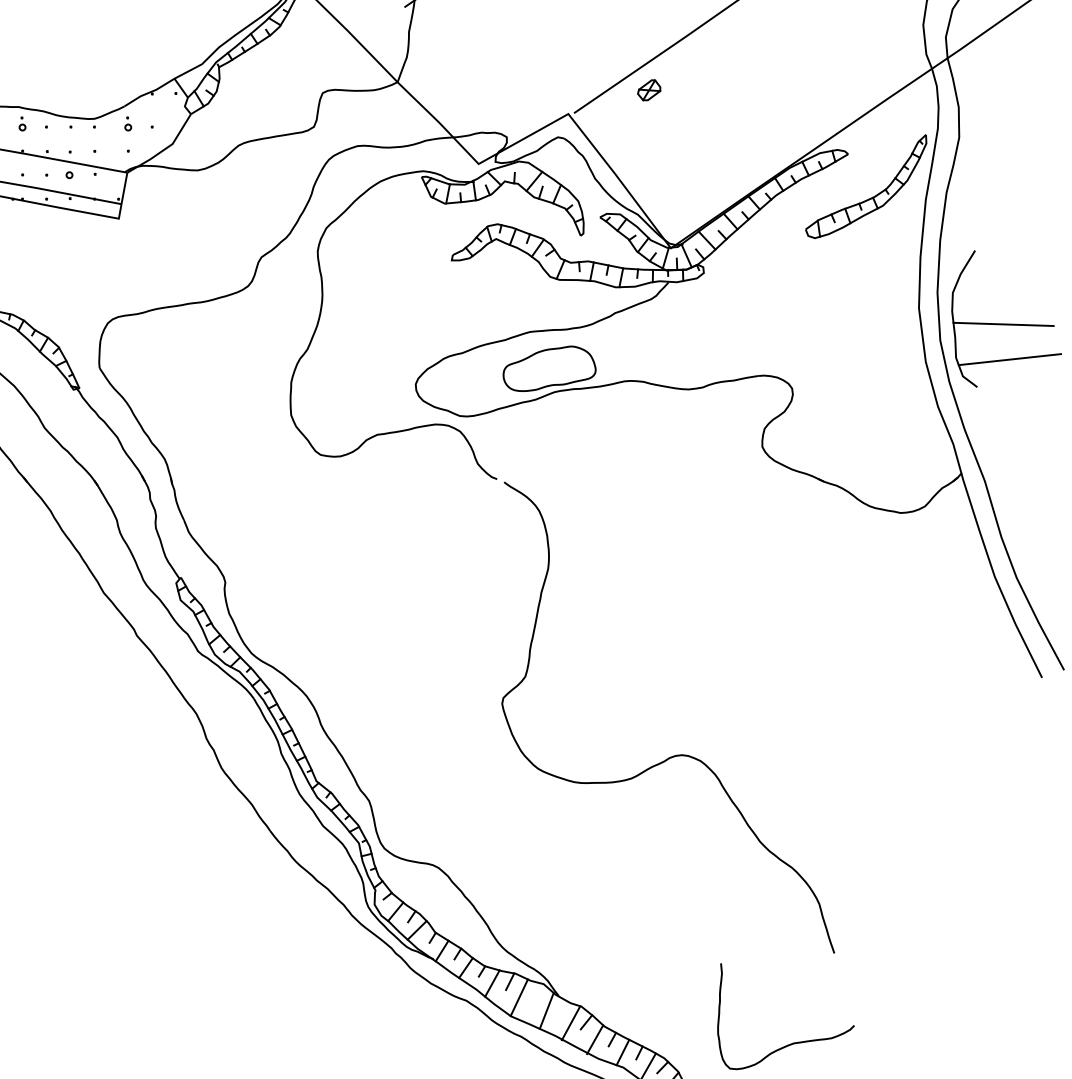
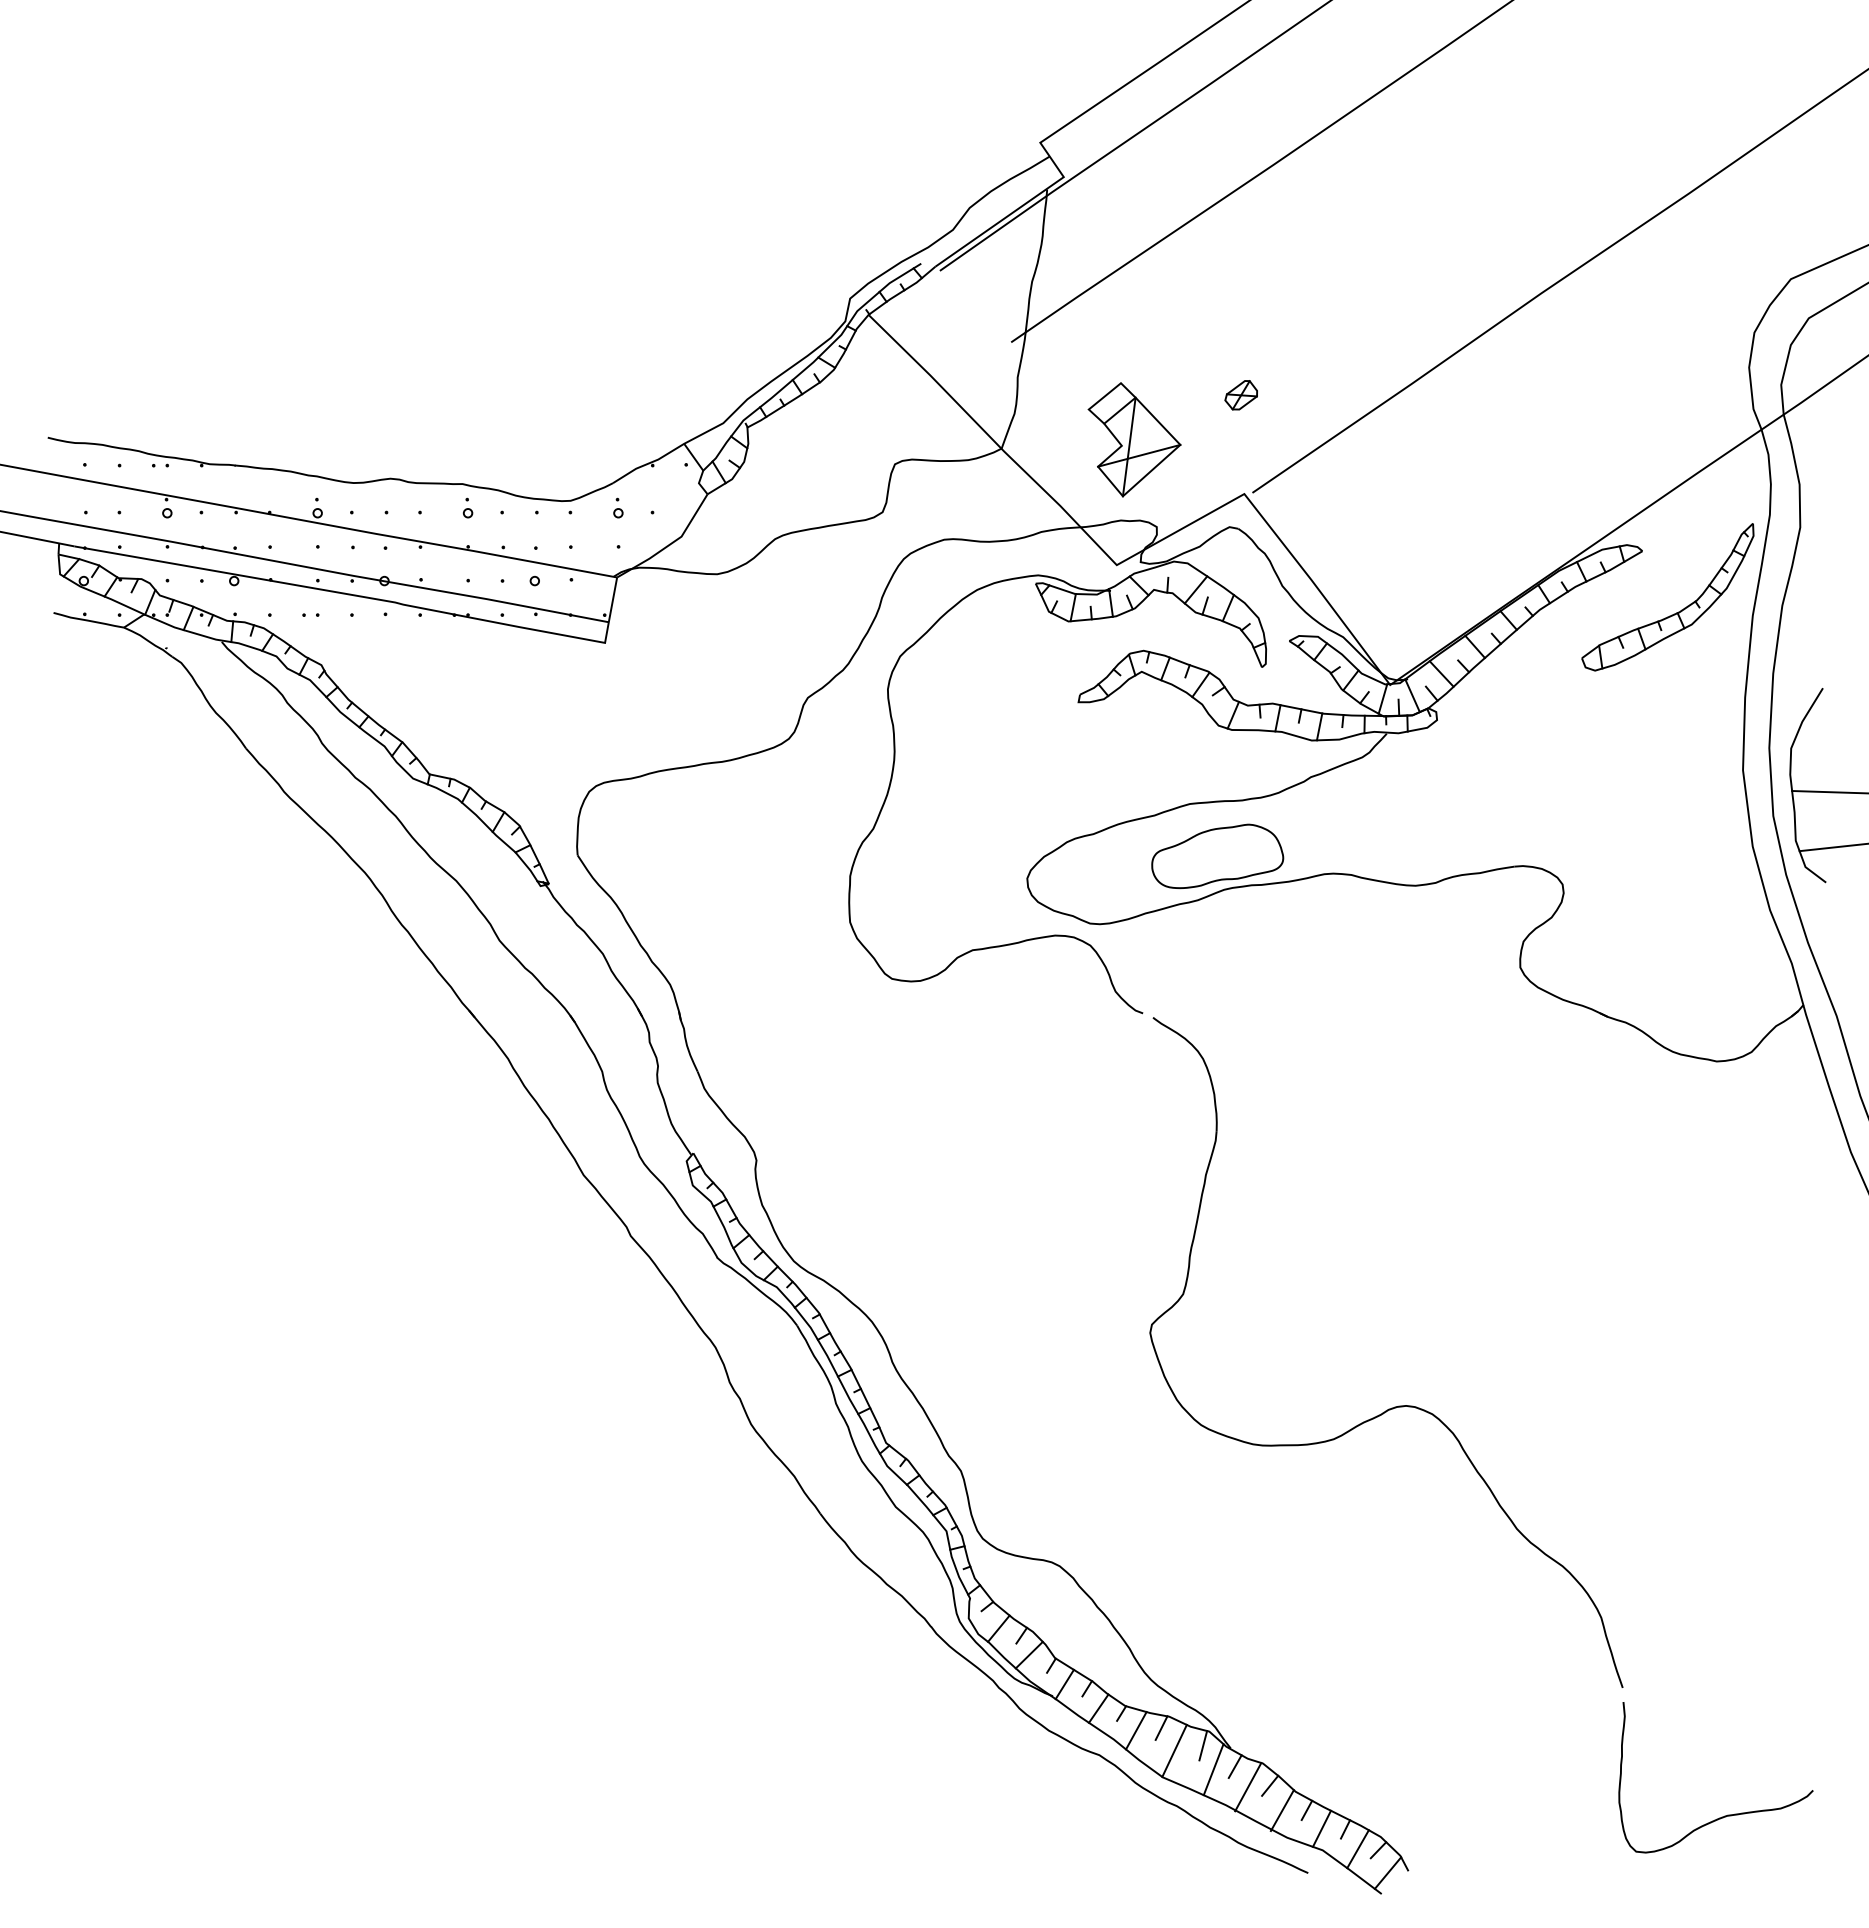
part: (491, 75) -> (1134, 439), added
part: (648, 90) -> (1240, 395), moved
line: (539, 993) -> (1203, 1745), added
line: (561, 1008) -> (1234, 1766), added
curve: (794, 1042) -> (1727, 1814), moved

